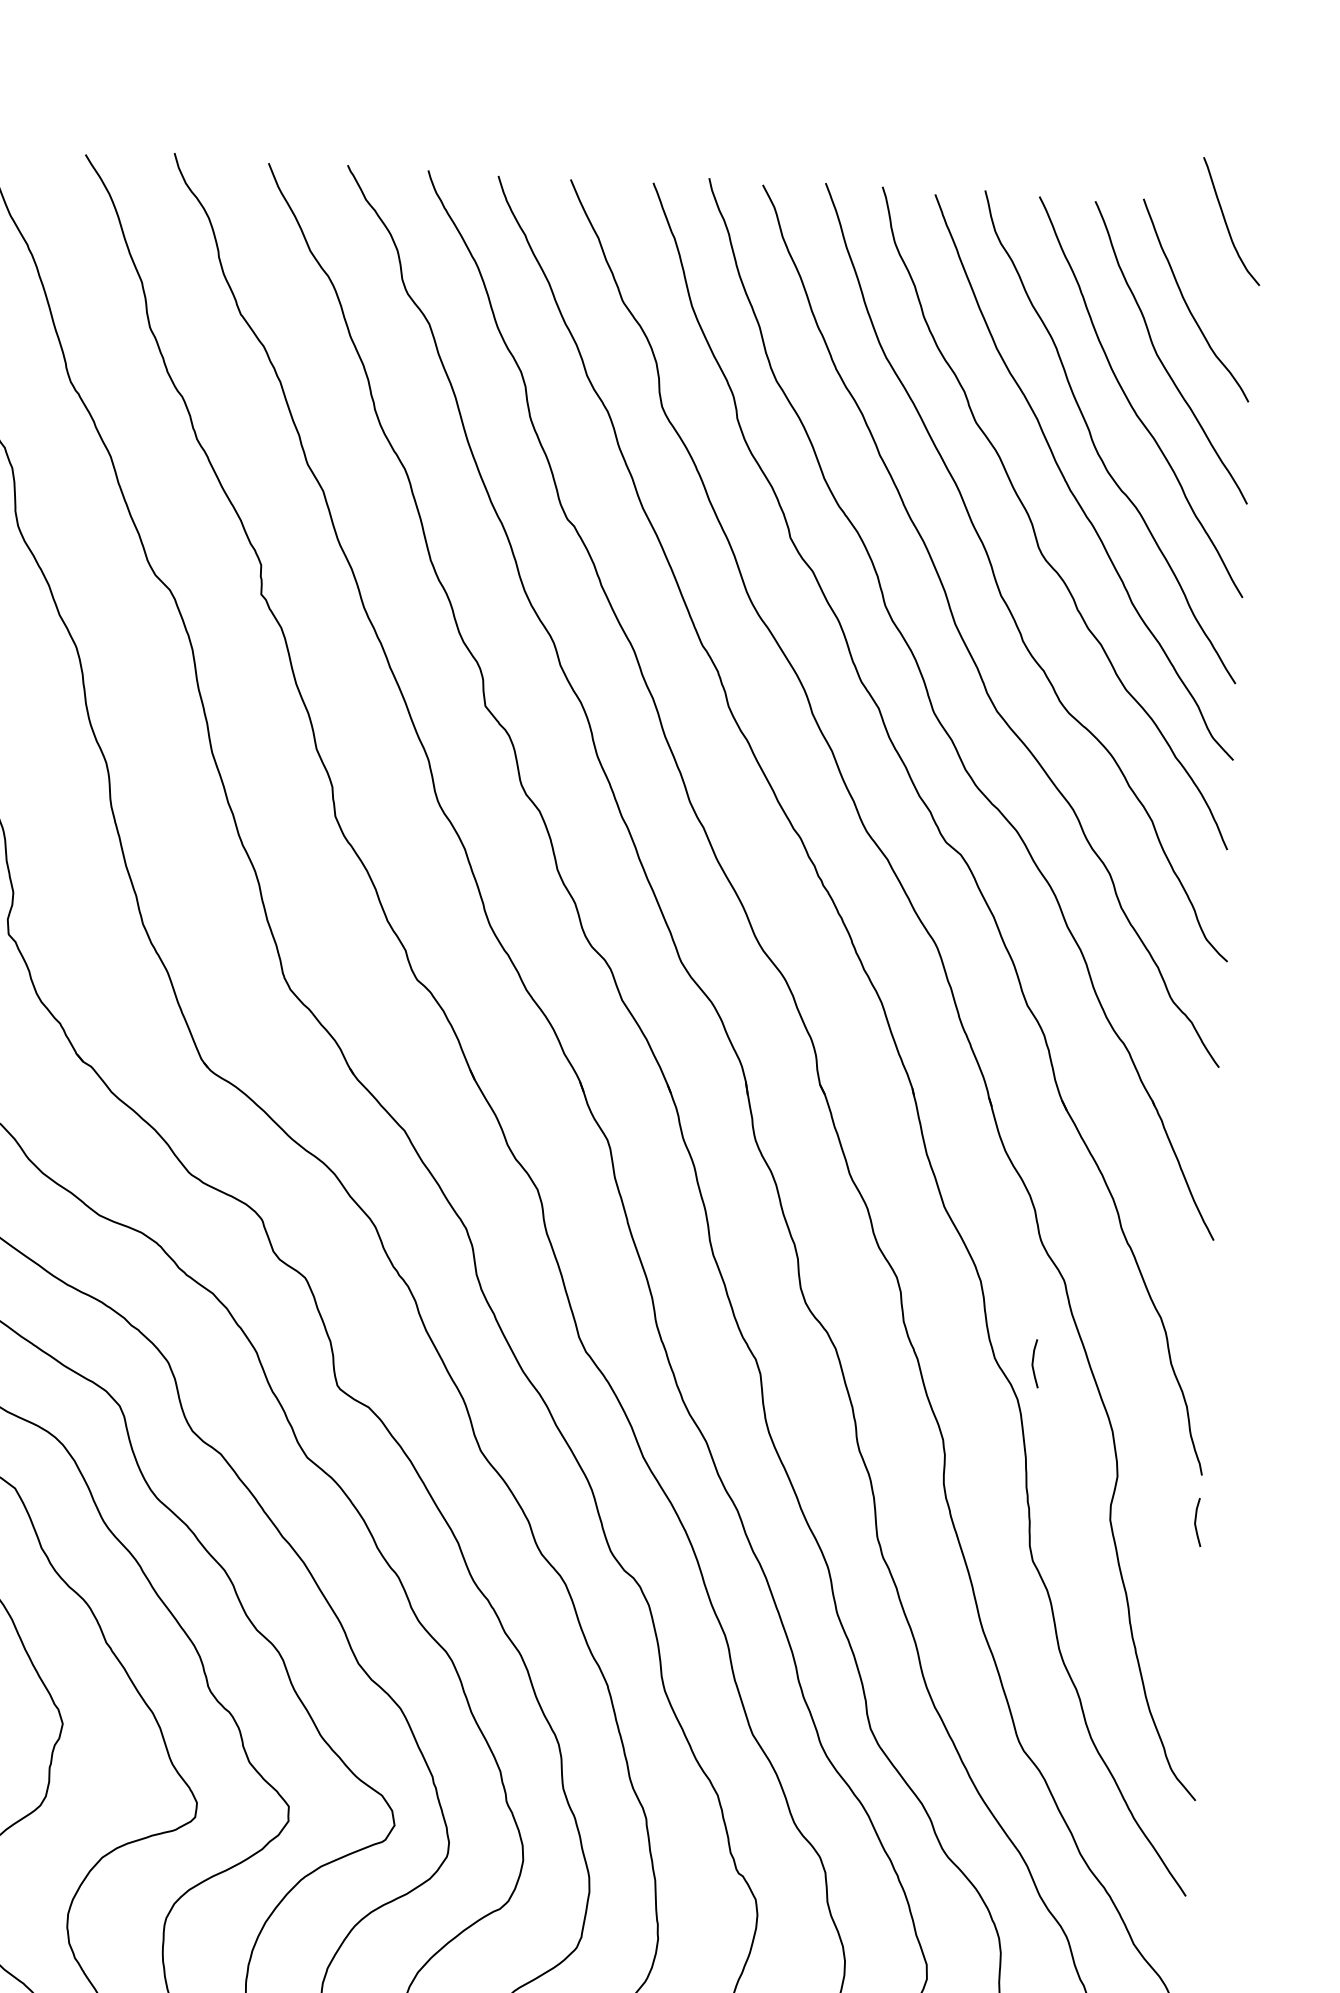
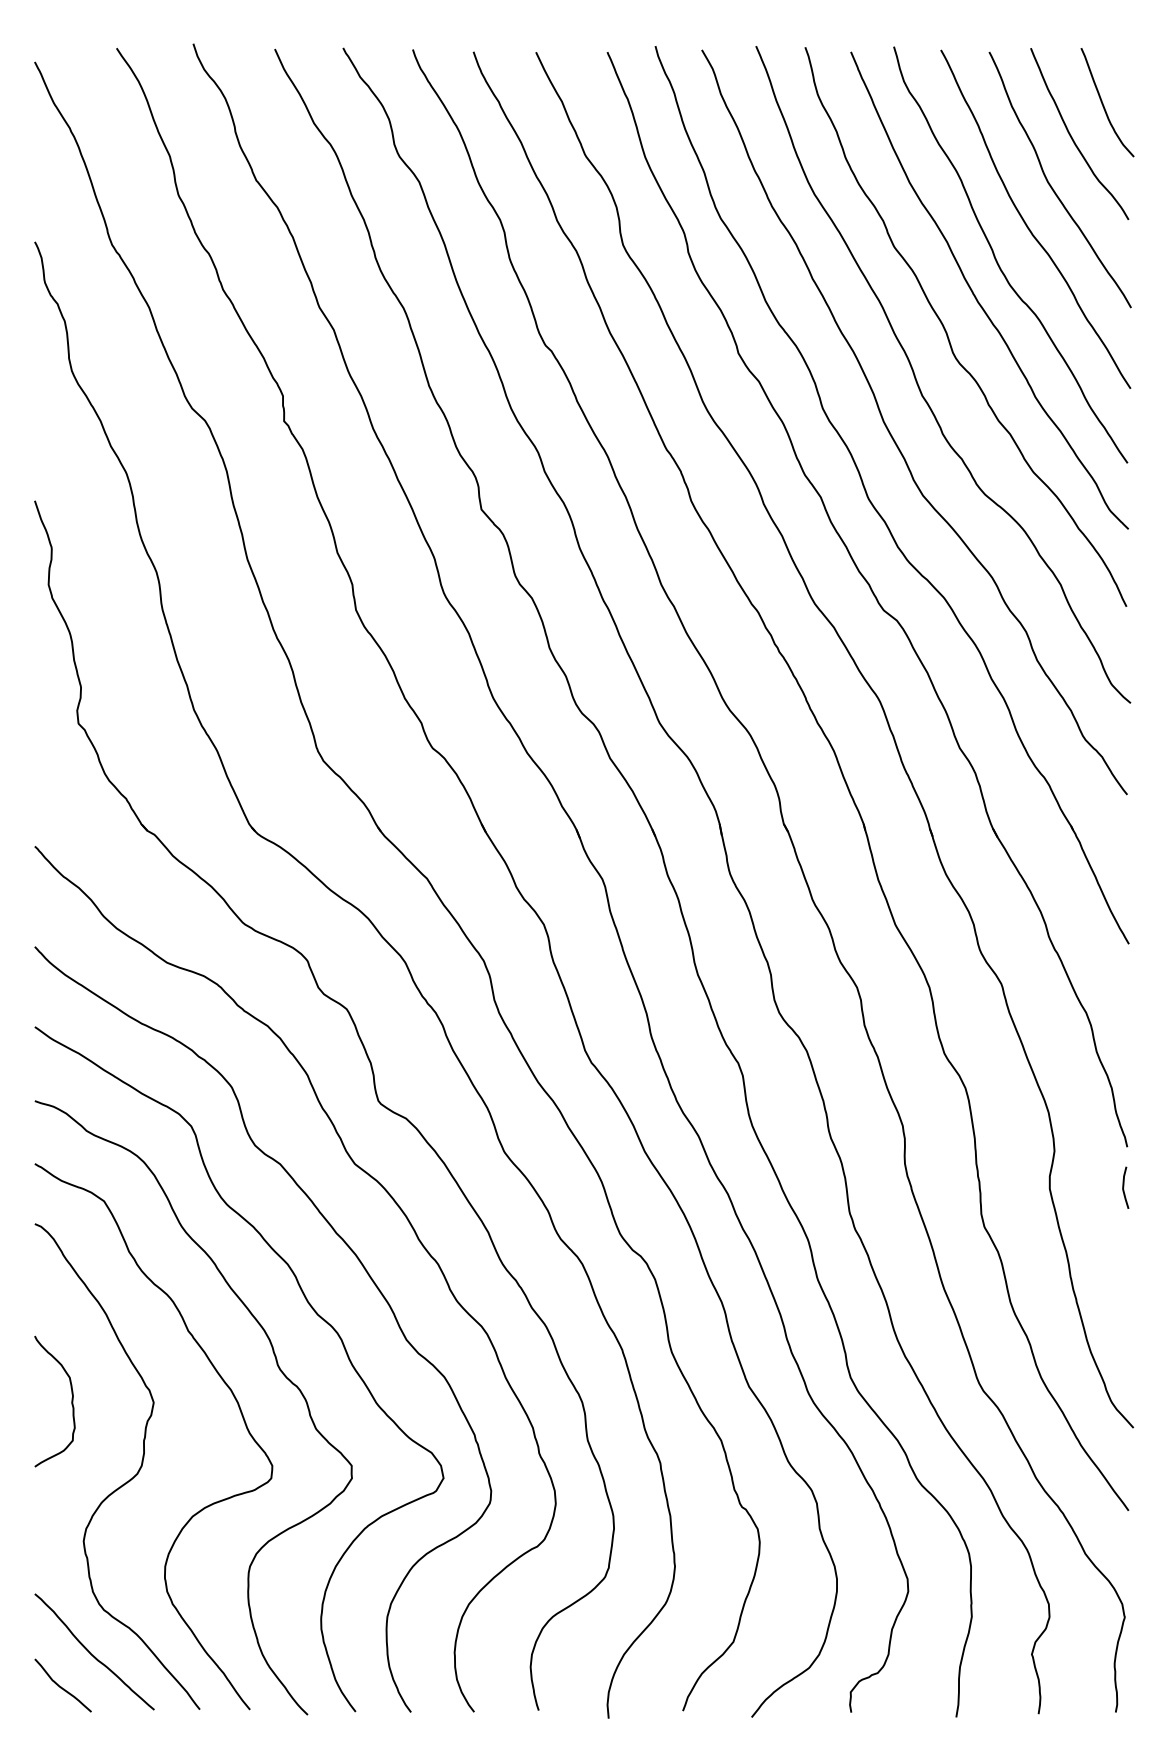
curve: (1226, 222) -> (1103, 103), moved
curve: (1034, 1363) -> (978, 1056), removed

